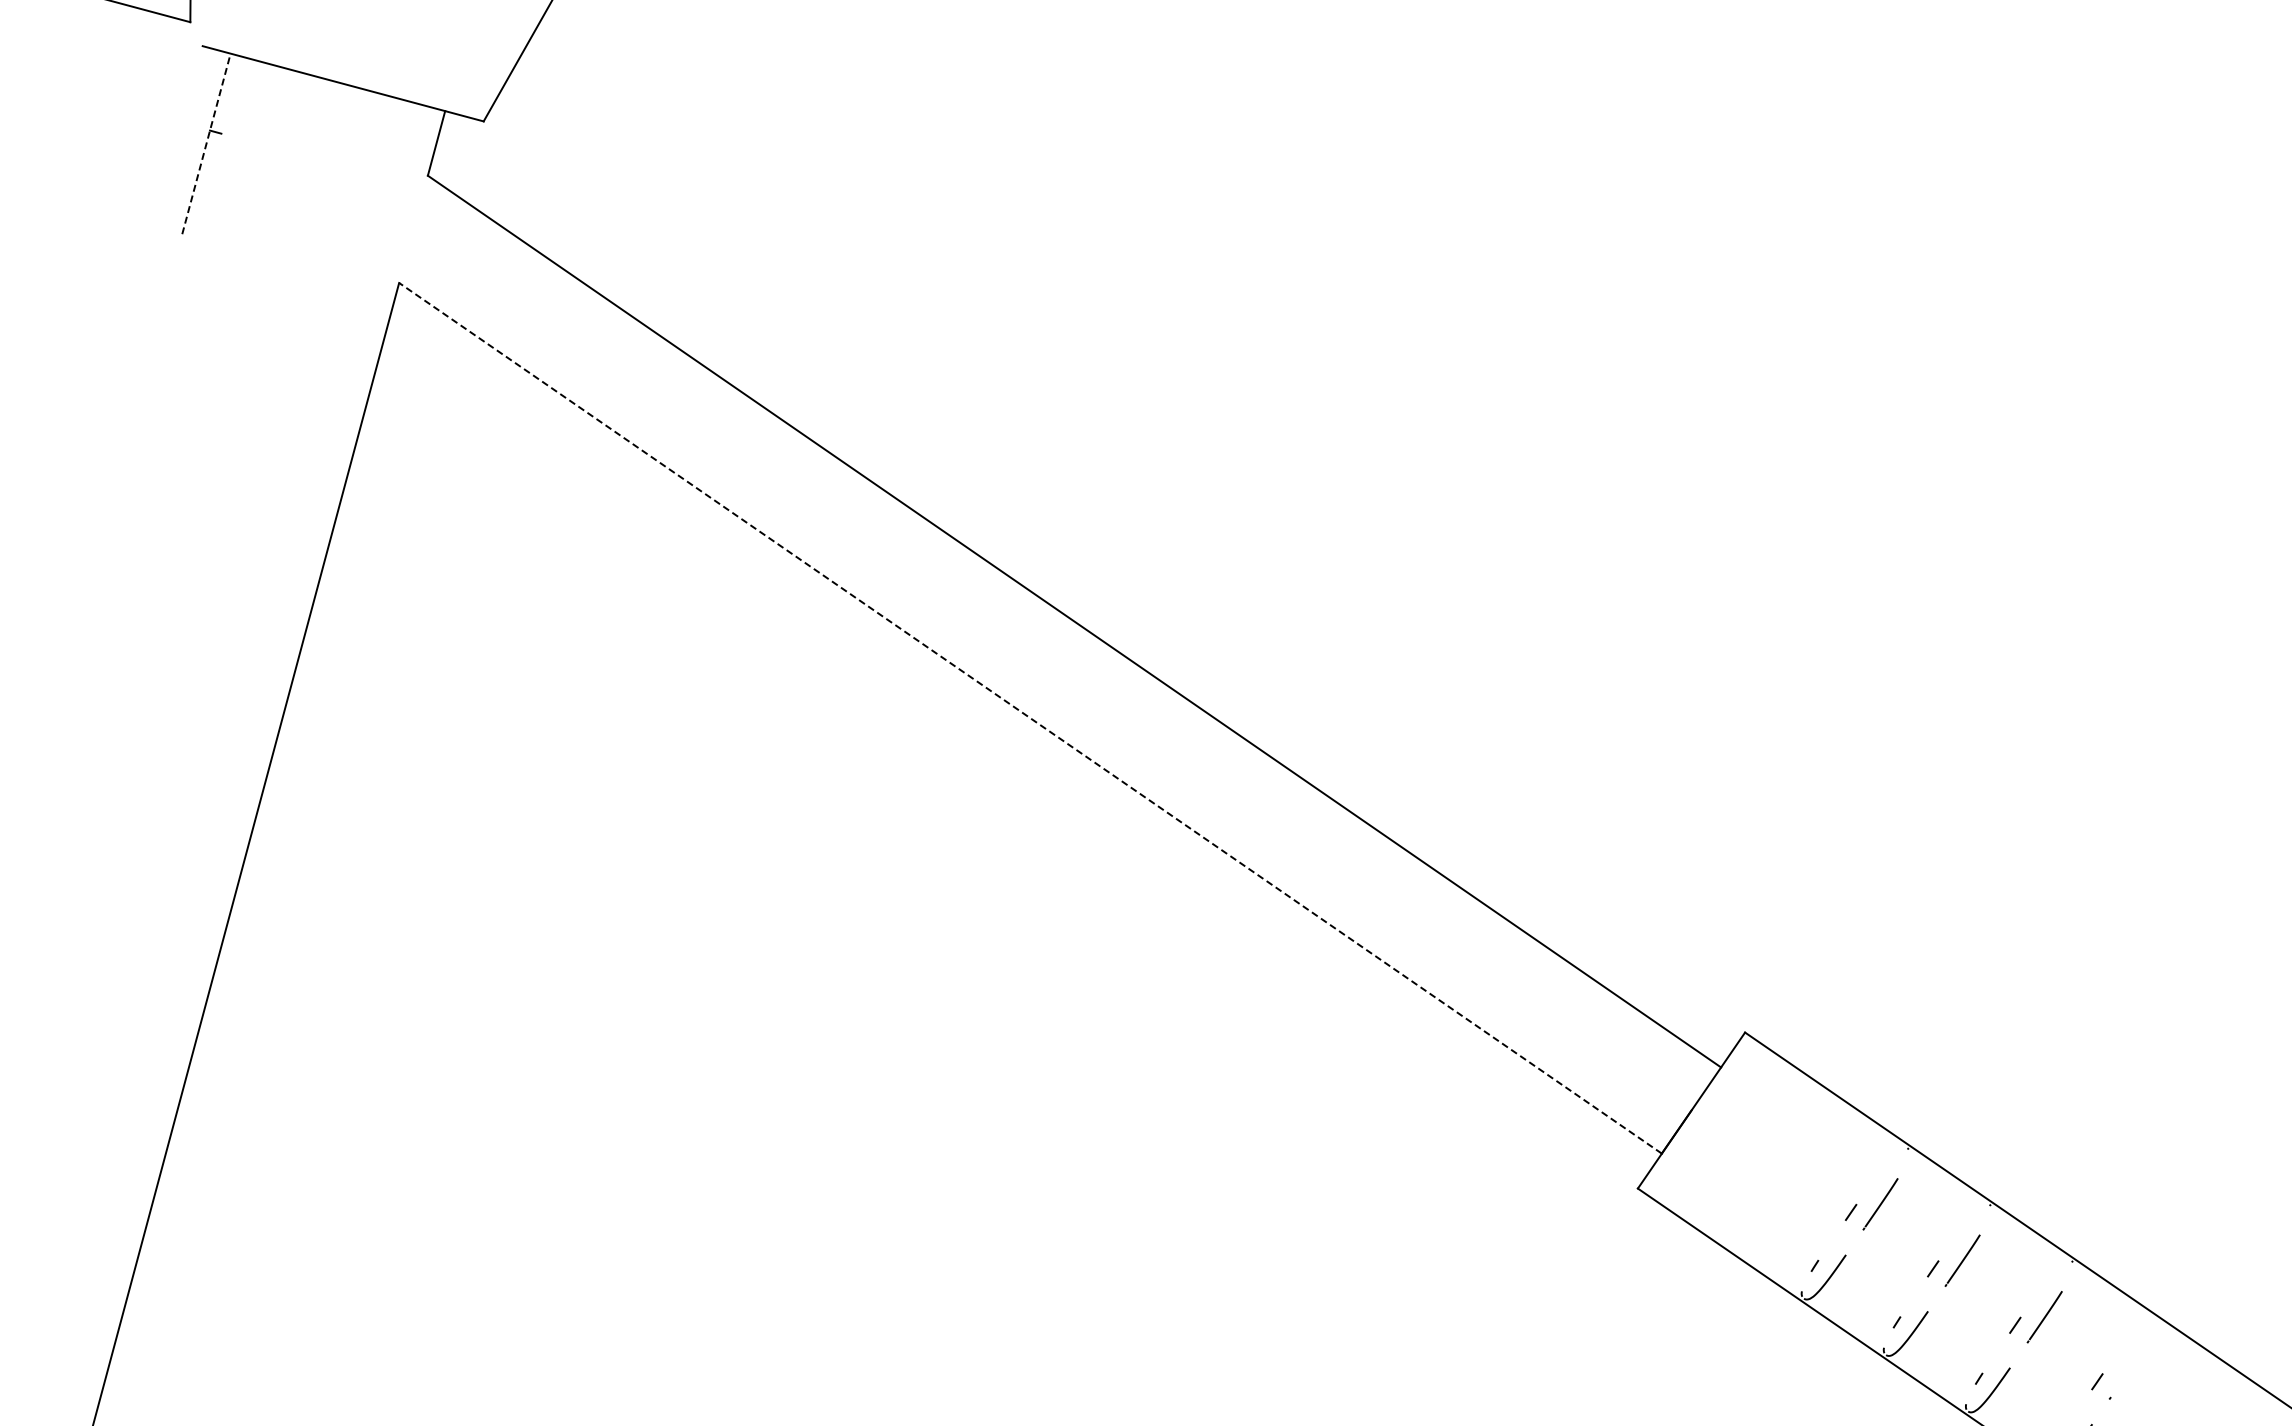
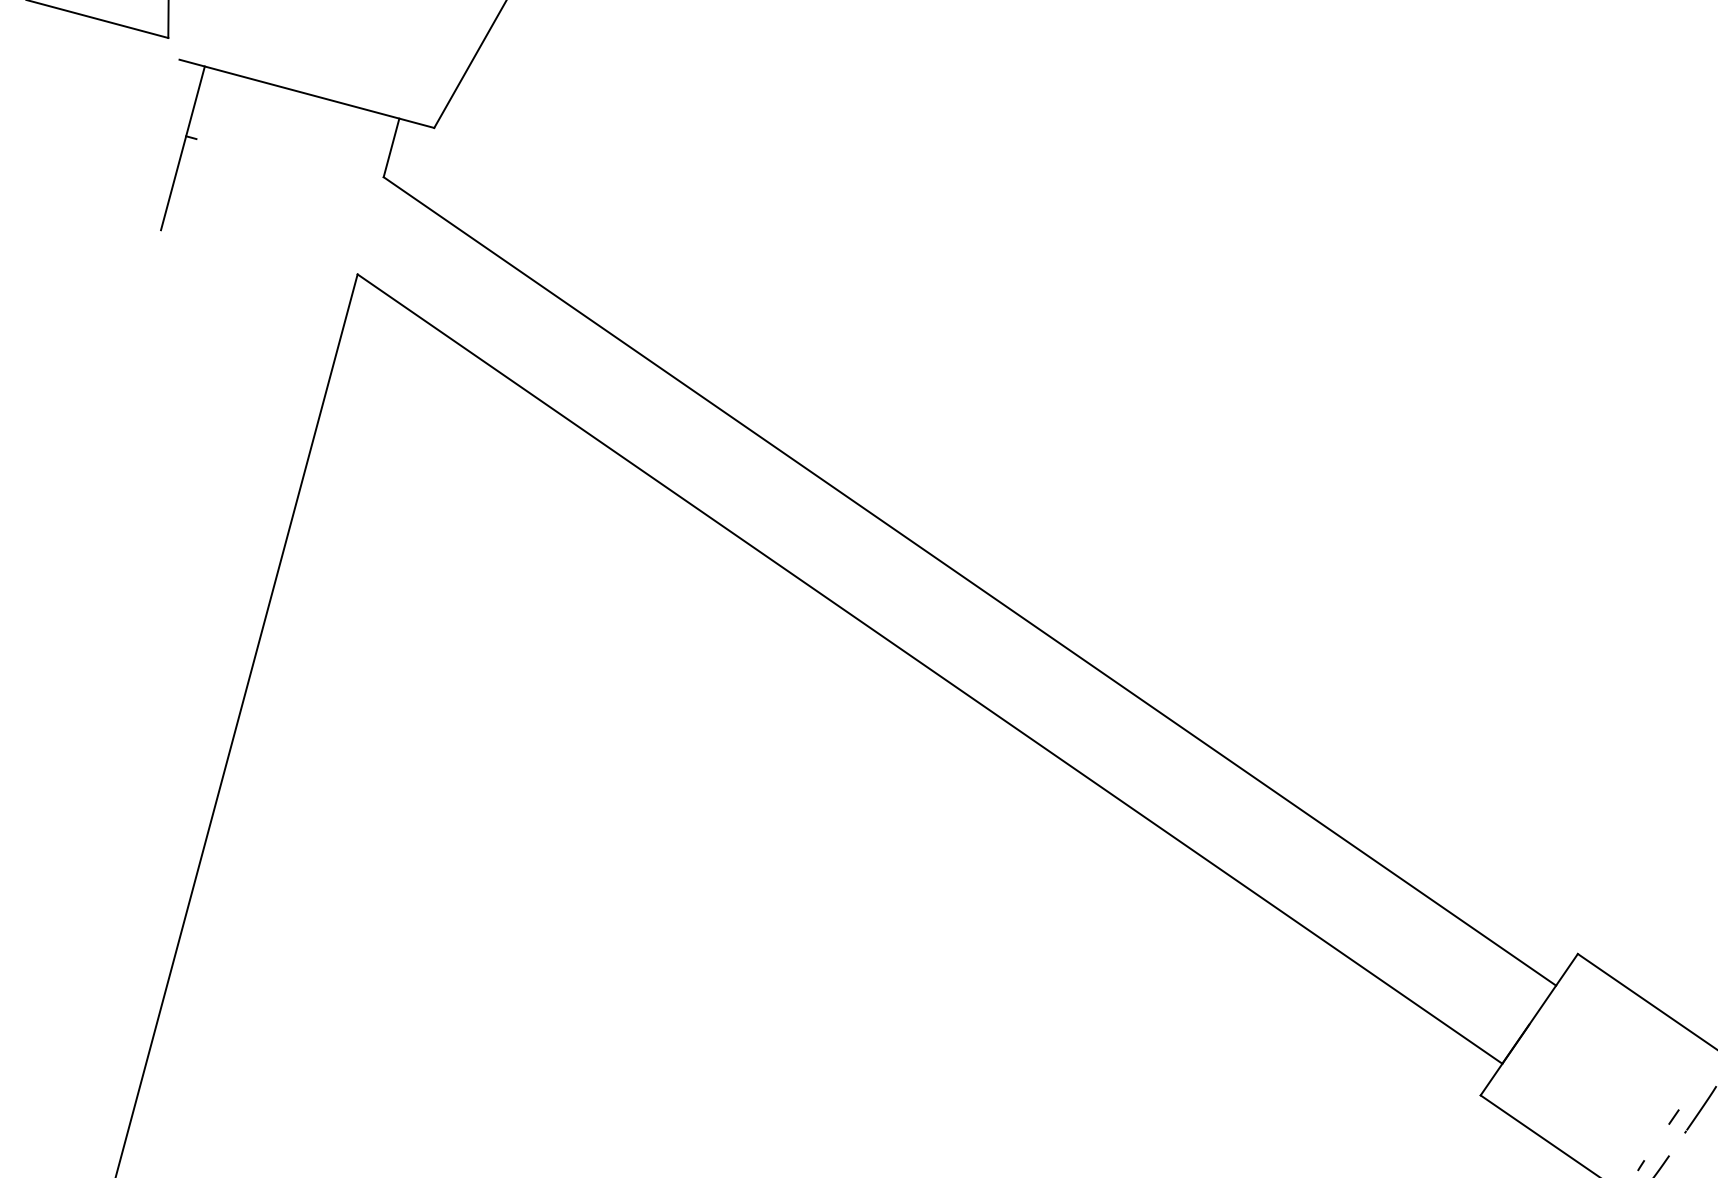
line: (206, 143) -> (182, 147), dashed -> solid
line: (1030, 718) -> (930, 669), dashed -> solid

